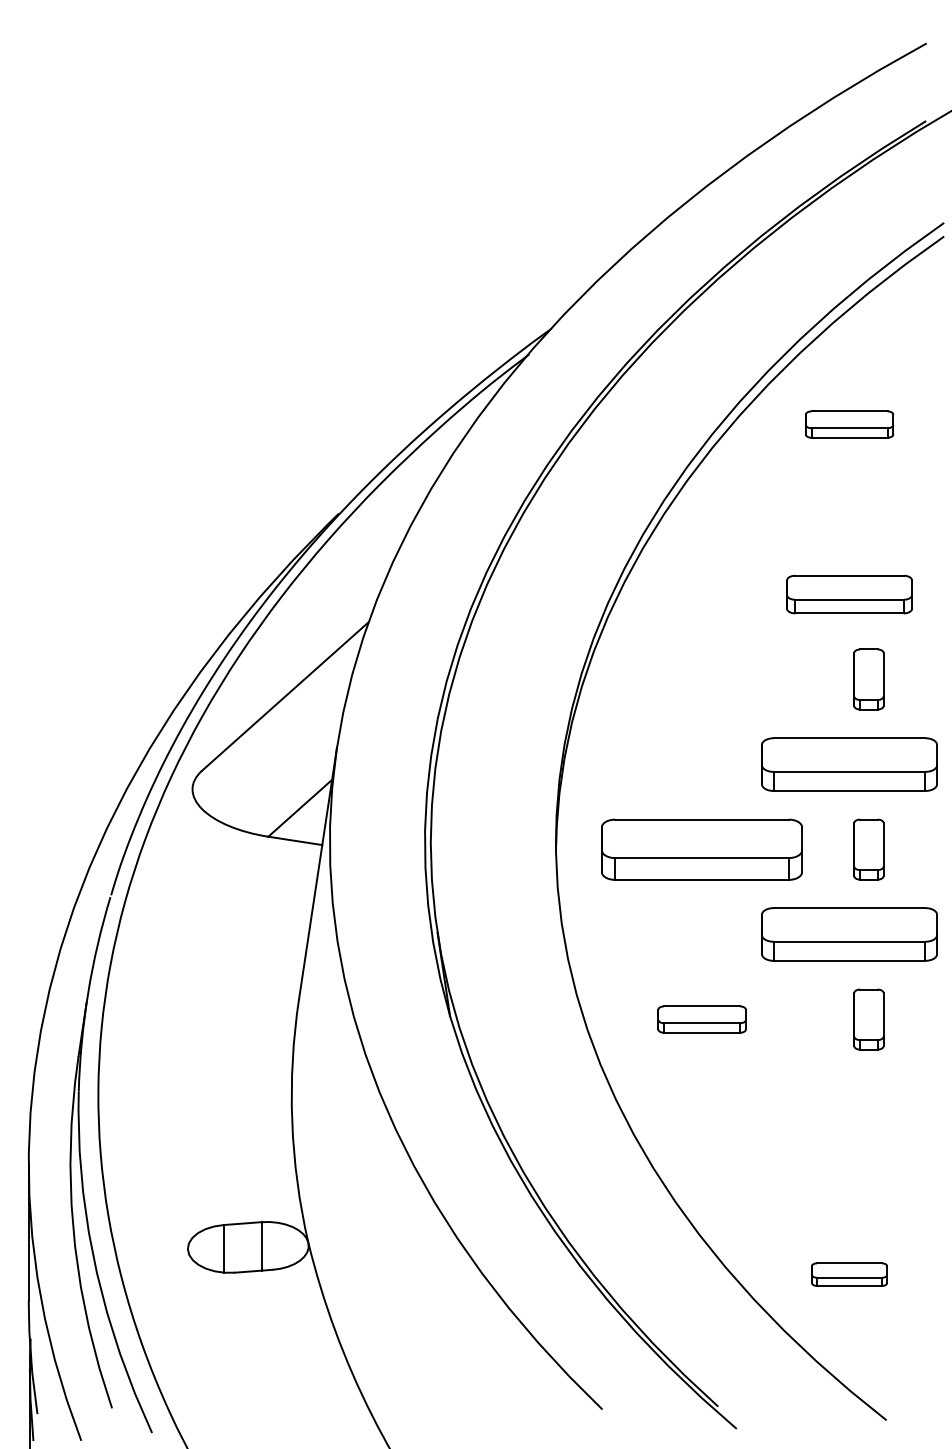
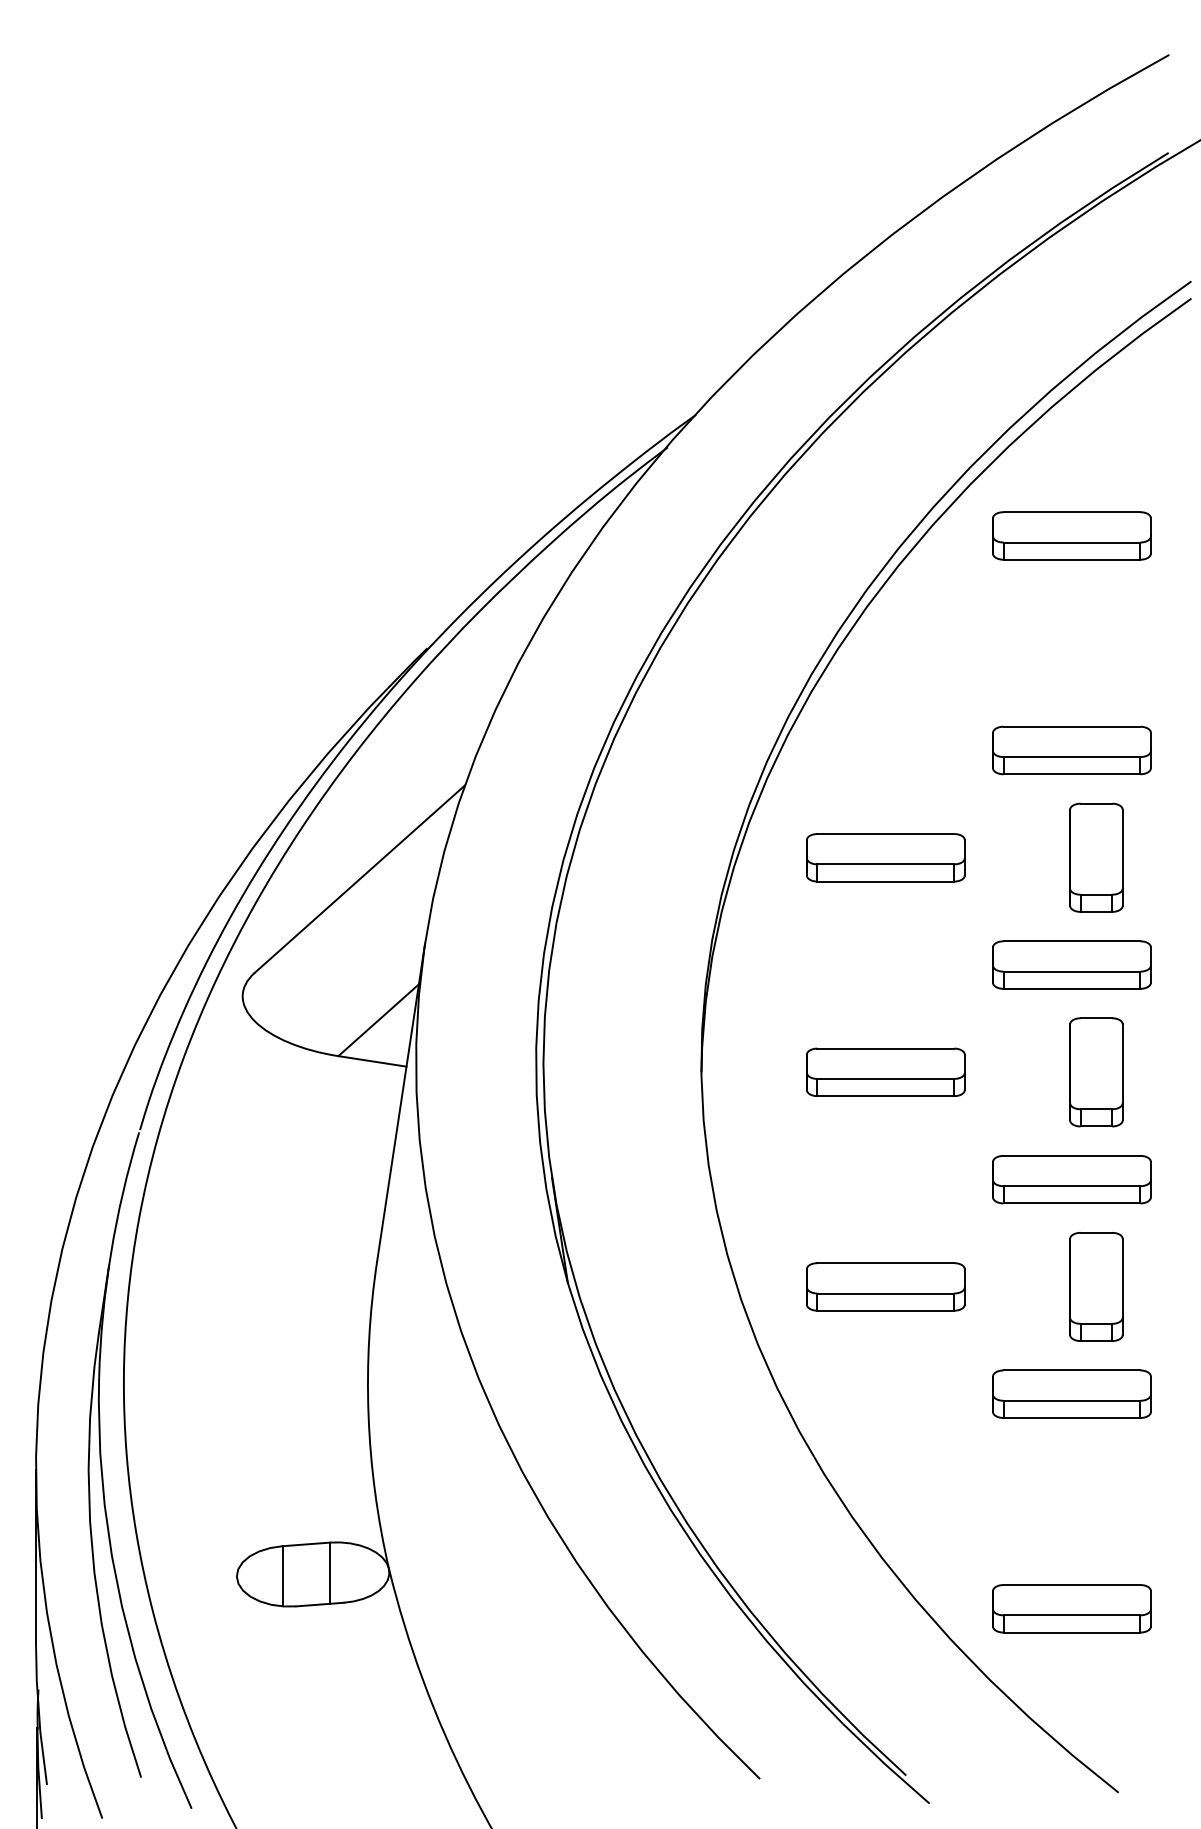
part: (849, 424) -> (1071, 535), size x1.43
part: (701, 679) -> (885, 857), added
part: (868, 679) -> (1096, 857), size x1.43
part: (849, 764) -> (1071, 964), size x0.71
part: (701, 848) -> (885, 1071), size x0.62
part: (868, 849) -> (1096, 1072), size x1.43
part: (849, 934) -> (1071, 1179), size x0.71
part: (701, 1019) -> (885, 1286), size x1.43
part: (868, 1019) -> (1096, 1286), size x1.43
part: (849, 1104) -> (1071, 1393), added
part: (849, 1274) -> (1071, 1608), size x1.67

